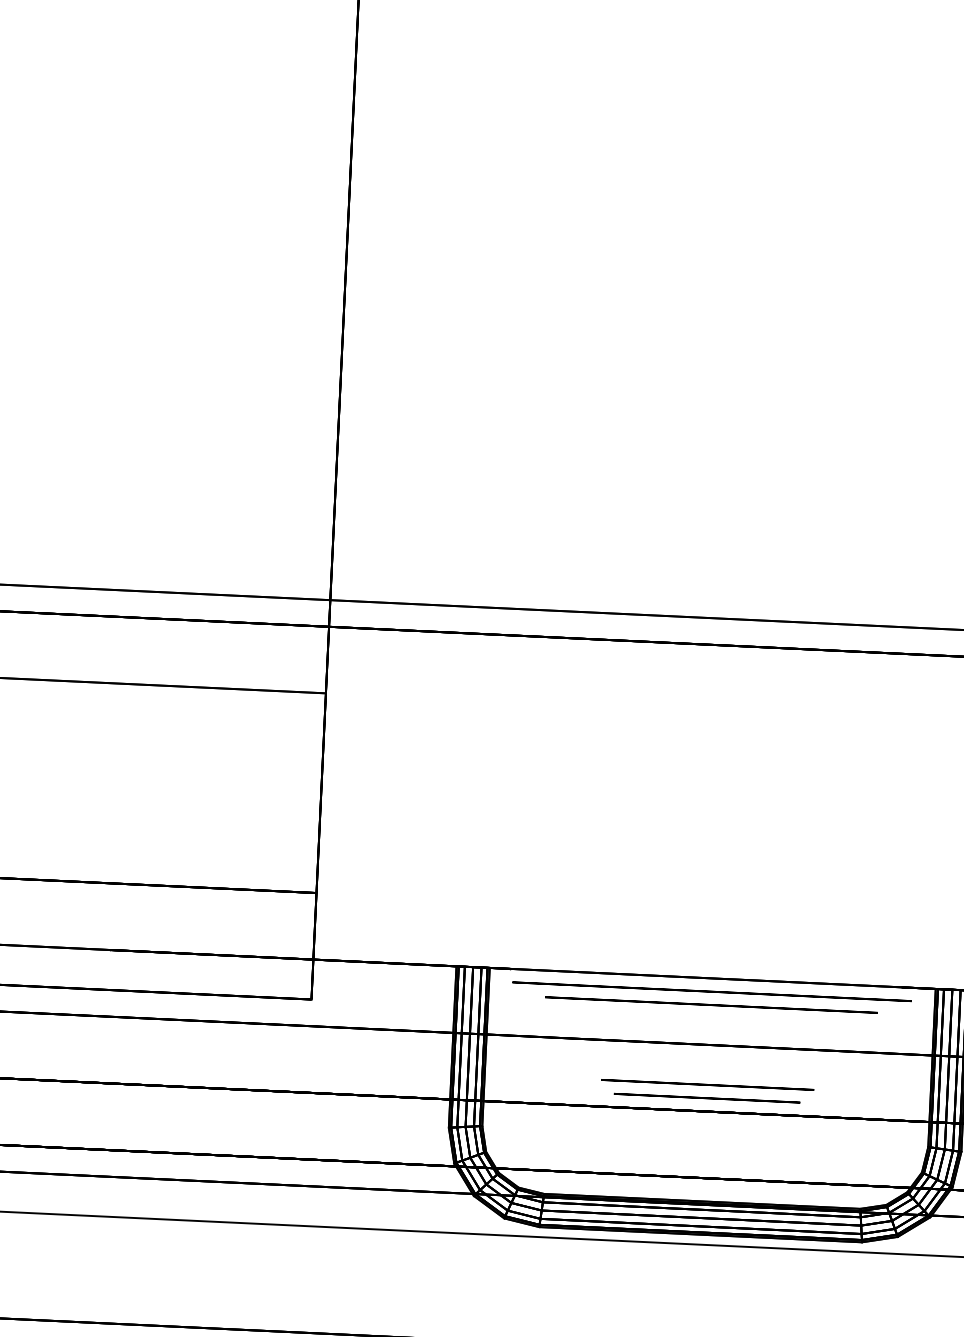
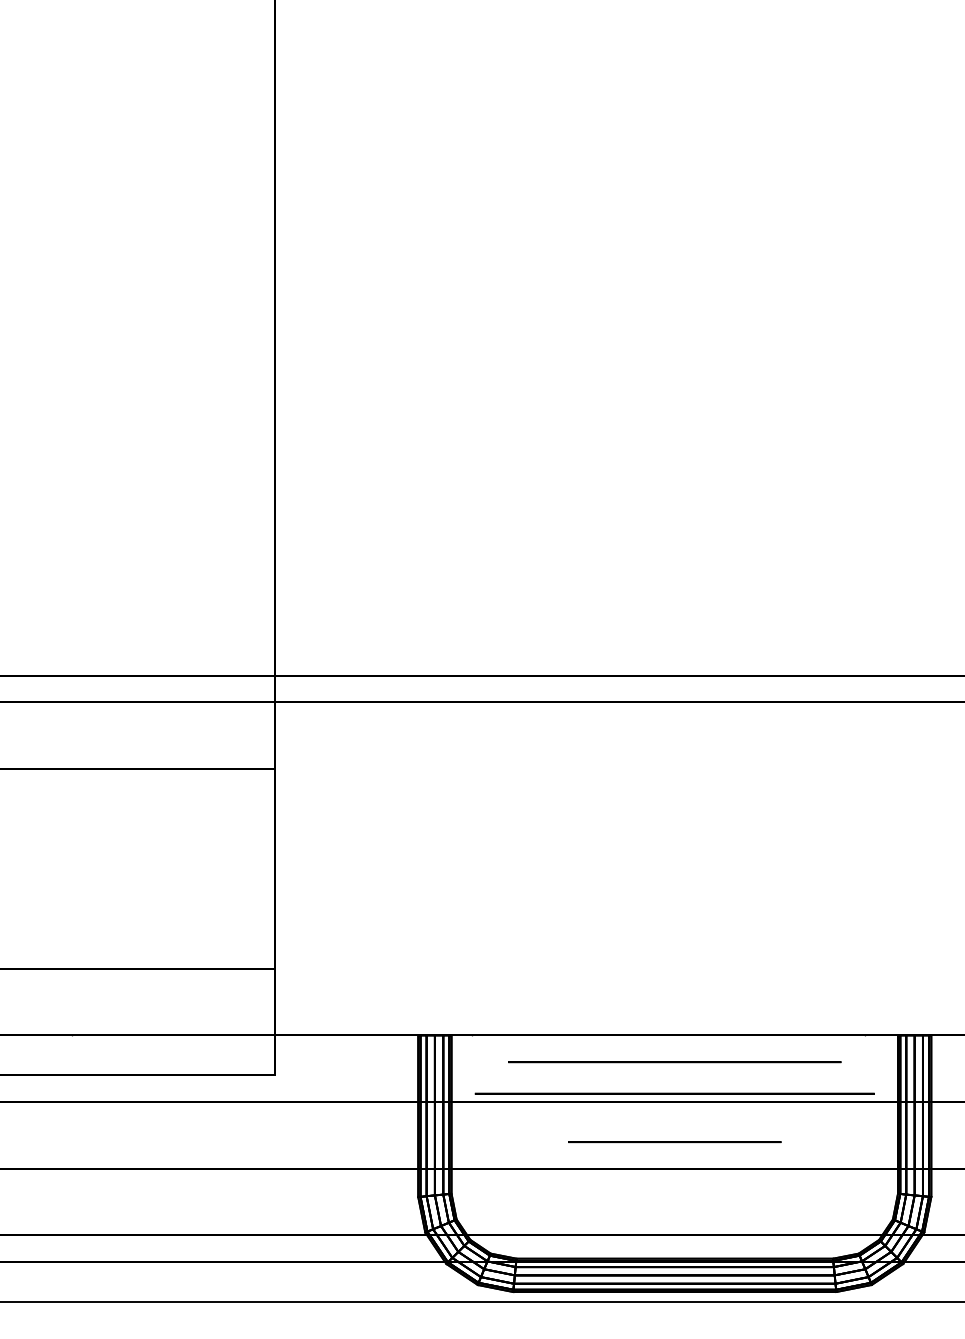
circle: (711, 991) -> (674, 1093), moved
circle: (706, 1098) -> (674, 1155), removed

